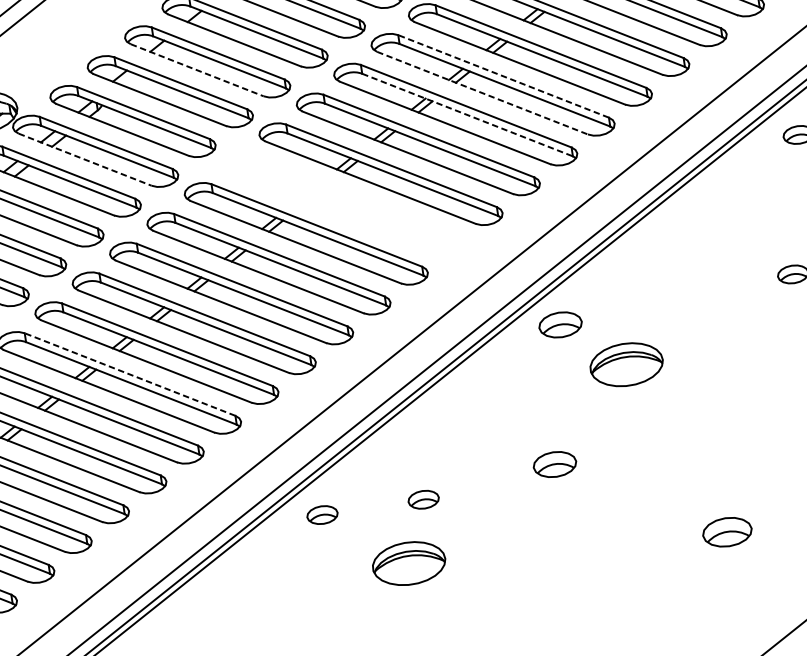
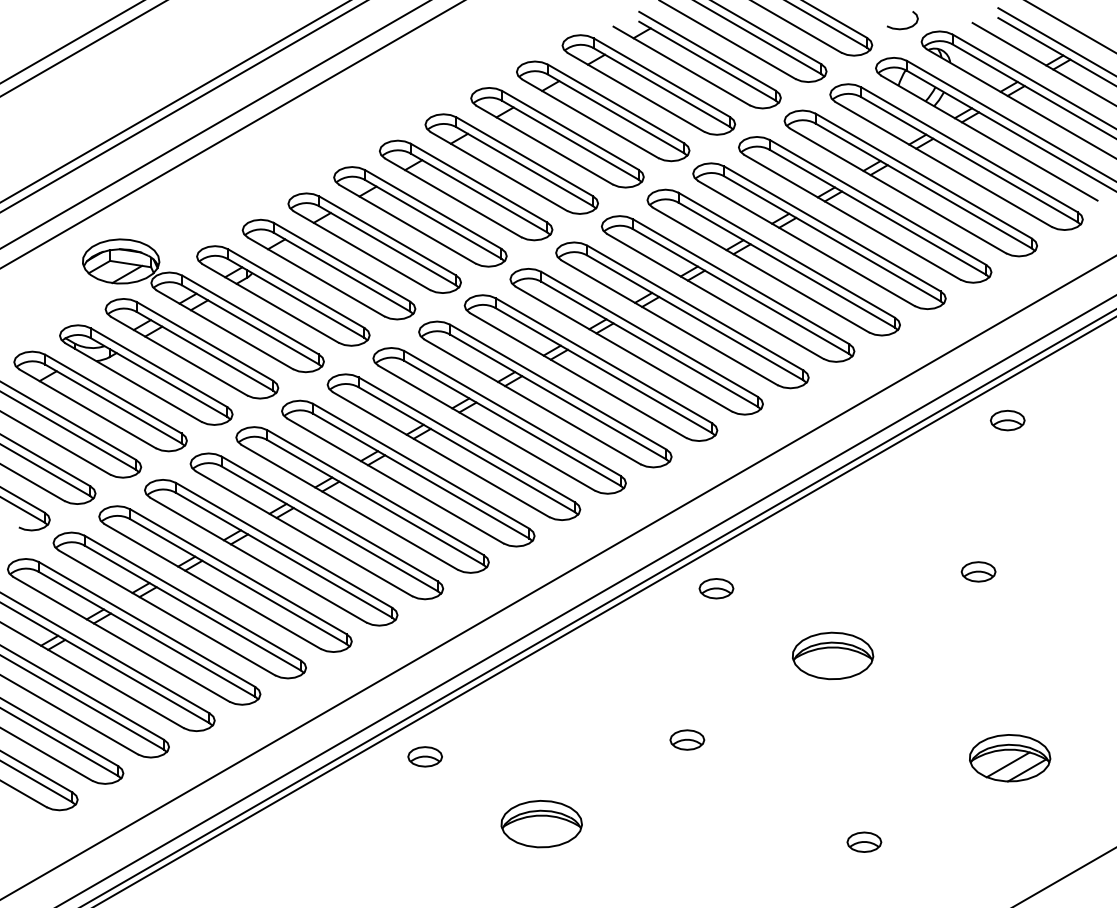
line: (196, 70) -> (361, 250), dashed -> solid
line: (503, 75) -> (695, 307), dashed -> solid
line: (482, 92) -> (669, 322), dashed -> solid
line: (467, 115) -> (649, 344), dashed -> solid
line: (84, 159) -> (224, 329), dashed -> solid
part: (343, 203) -> (499, 420), added
part: (560, 324) -> (716, 588), size x0.71
part: (627, 364) -> (833, 655), moved
line: (130, 374) -> (238, 571), dashed -> solid
part: (555, 463) -> (687, 739), size x0.71
part: (423, 499) -> (537, 756), removed
part: (727, 531) -> (864, 841), size x0.62
part: (408, 563) -> (541, 824), moved

